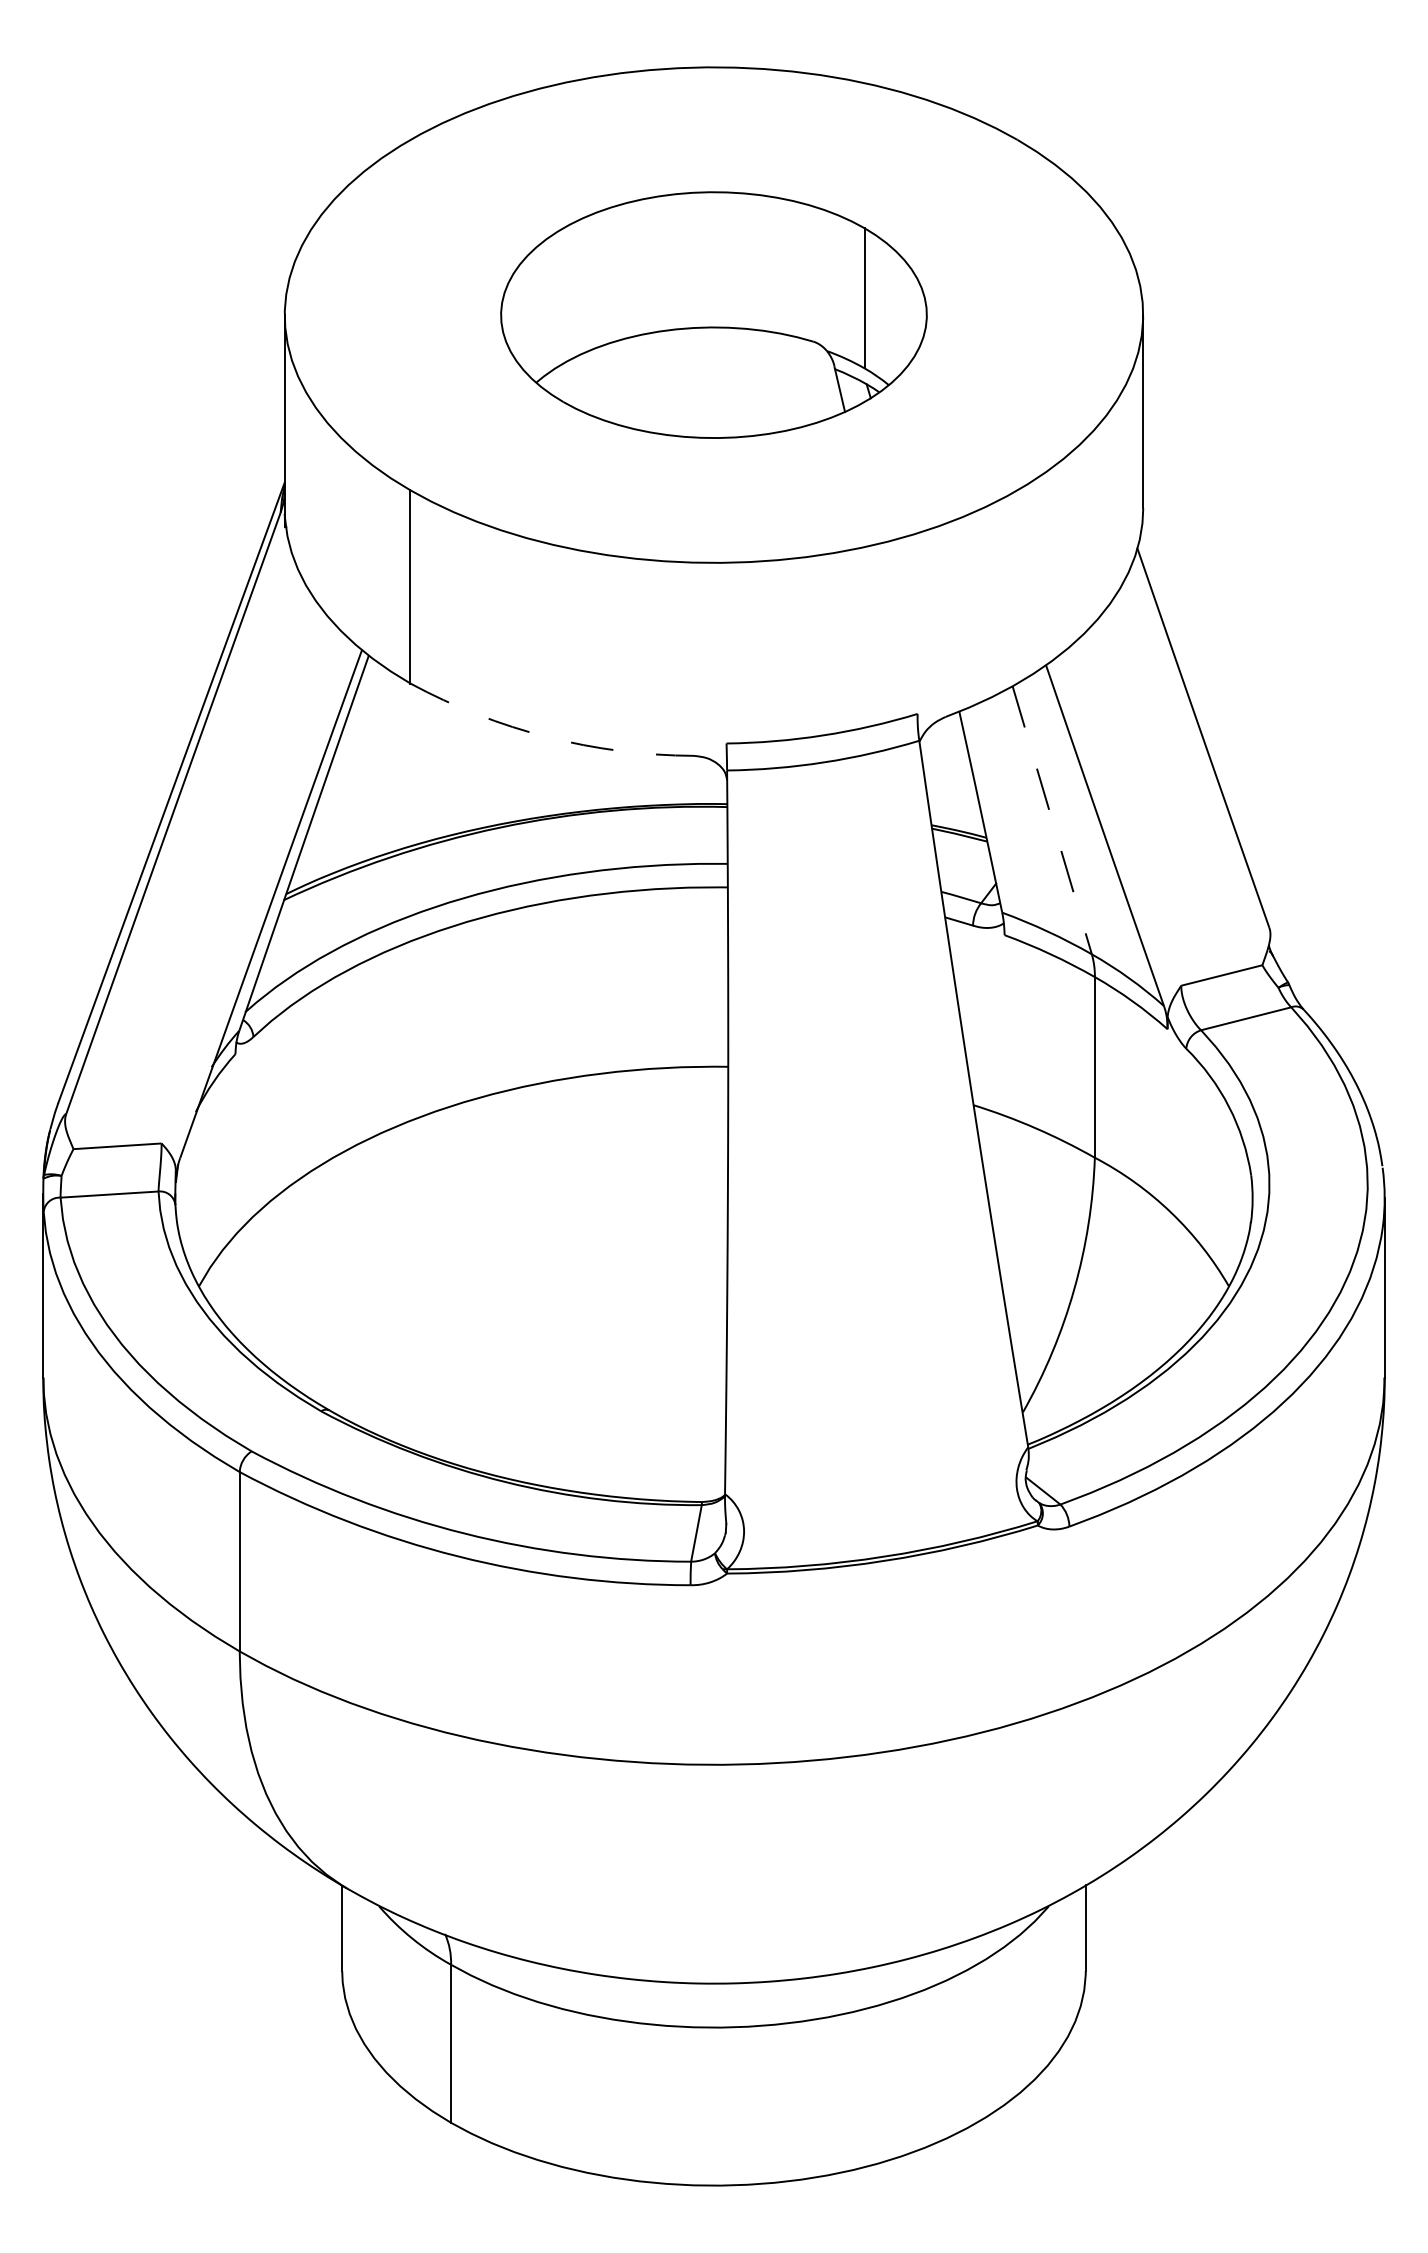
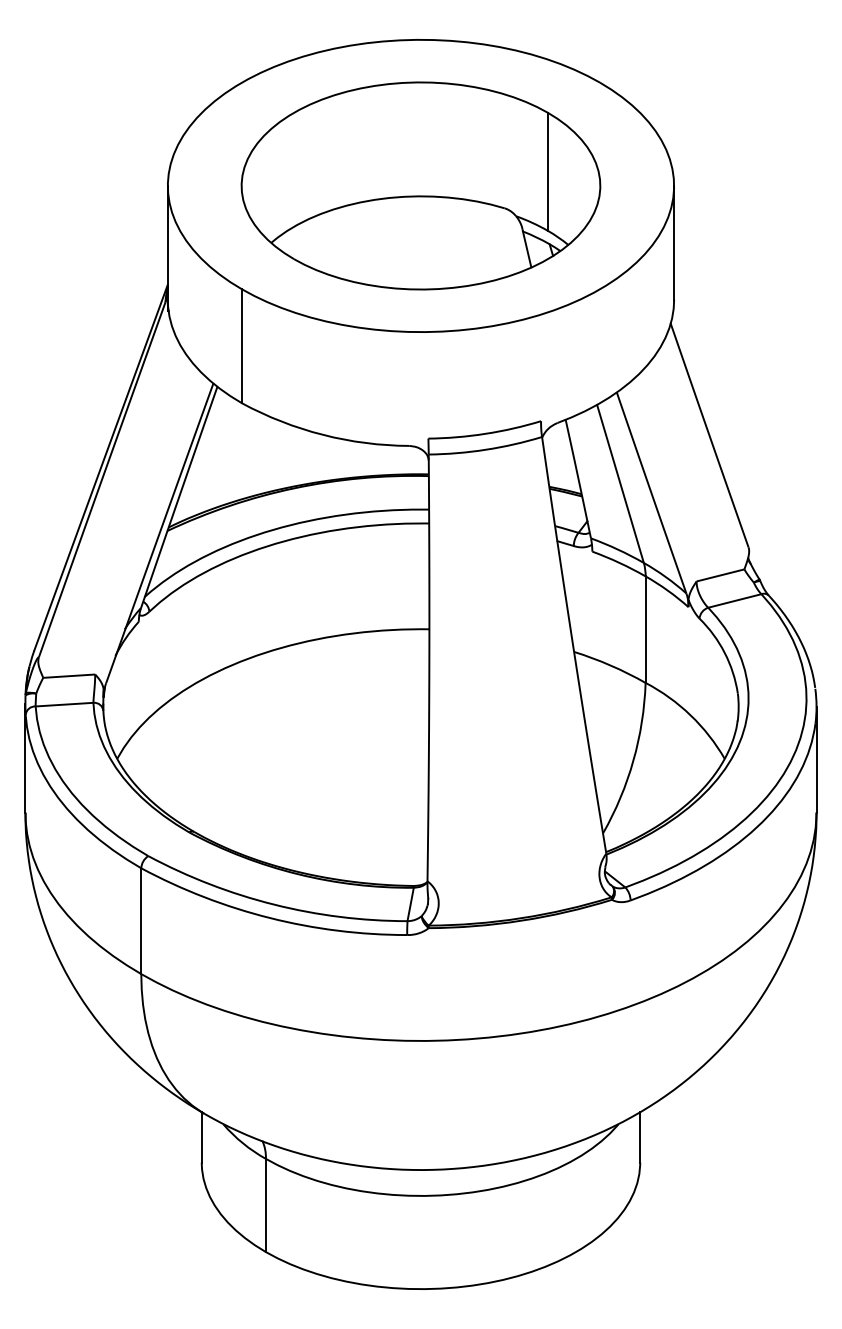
part: (713, 314) -> (420, 185), size x1.43
arc: (546, 736) -> (322, 434), dashed -> solid
line: (1052, 821) -> (620, 484), dashed -> solid

